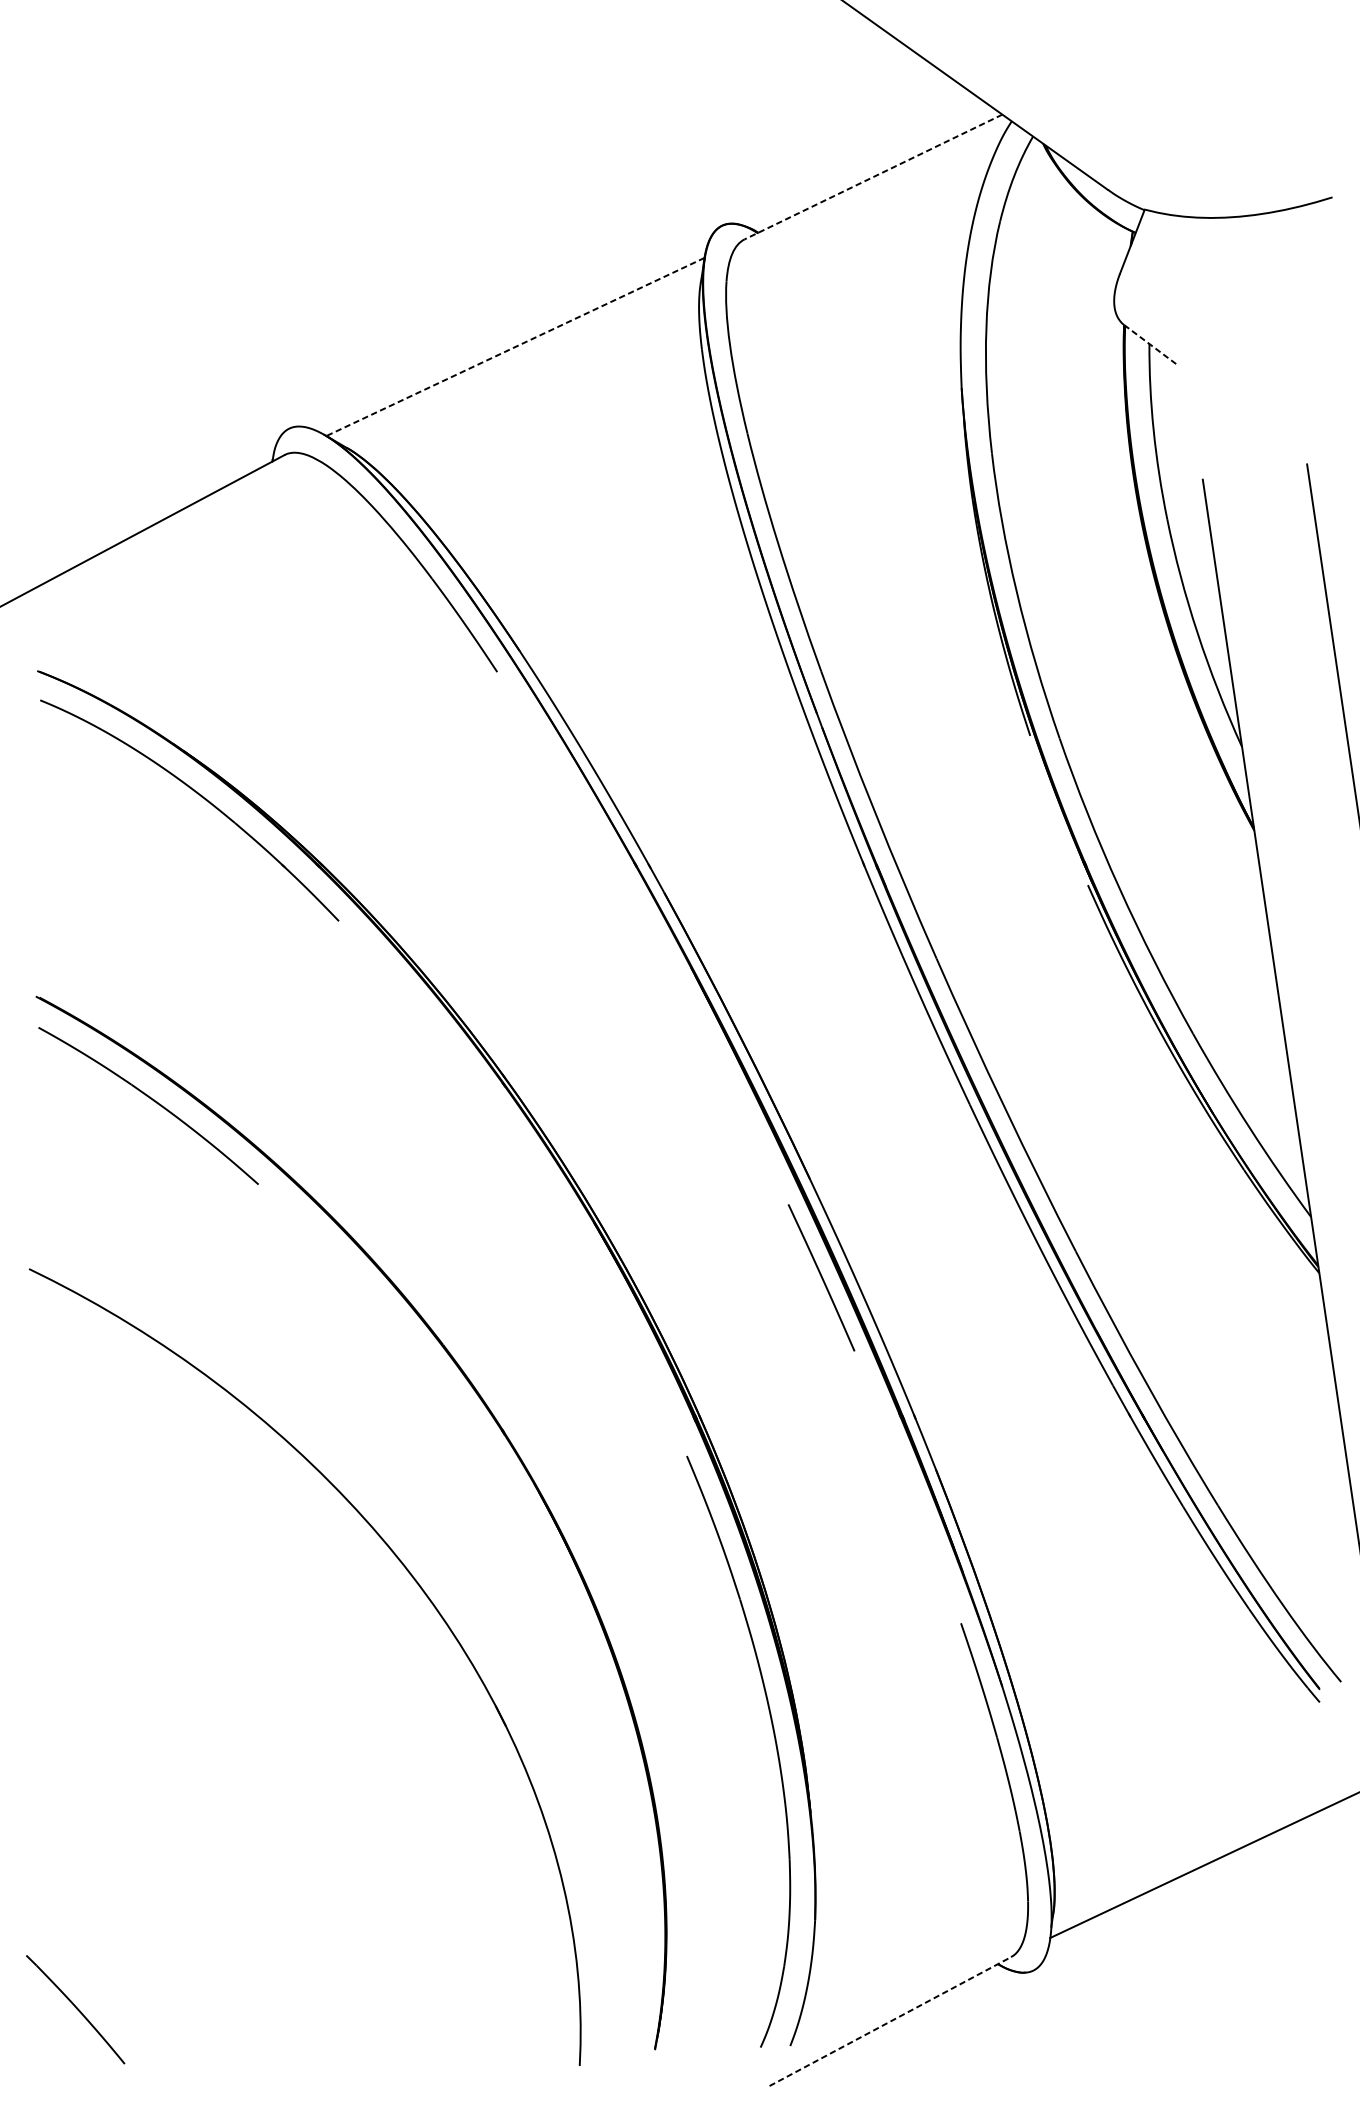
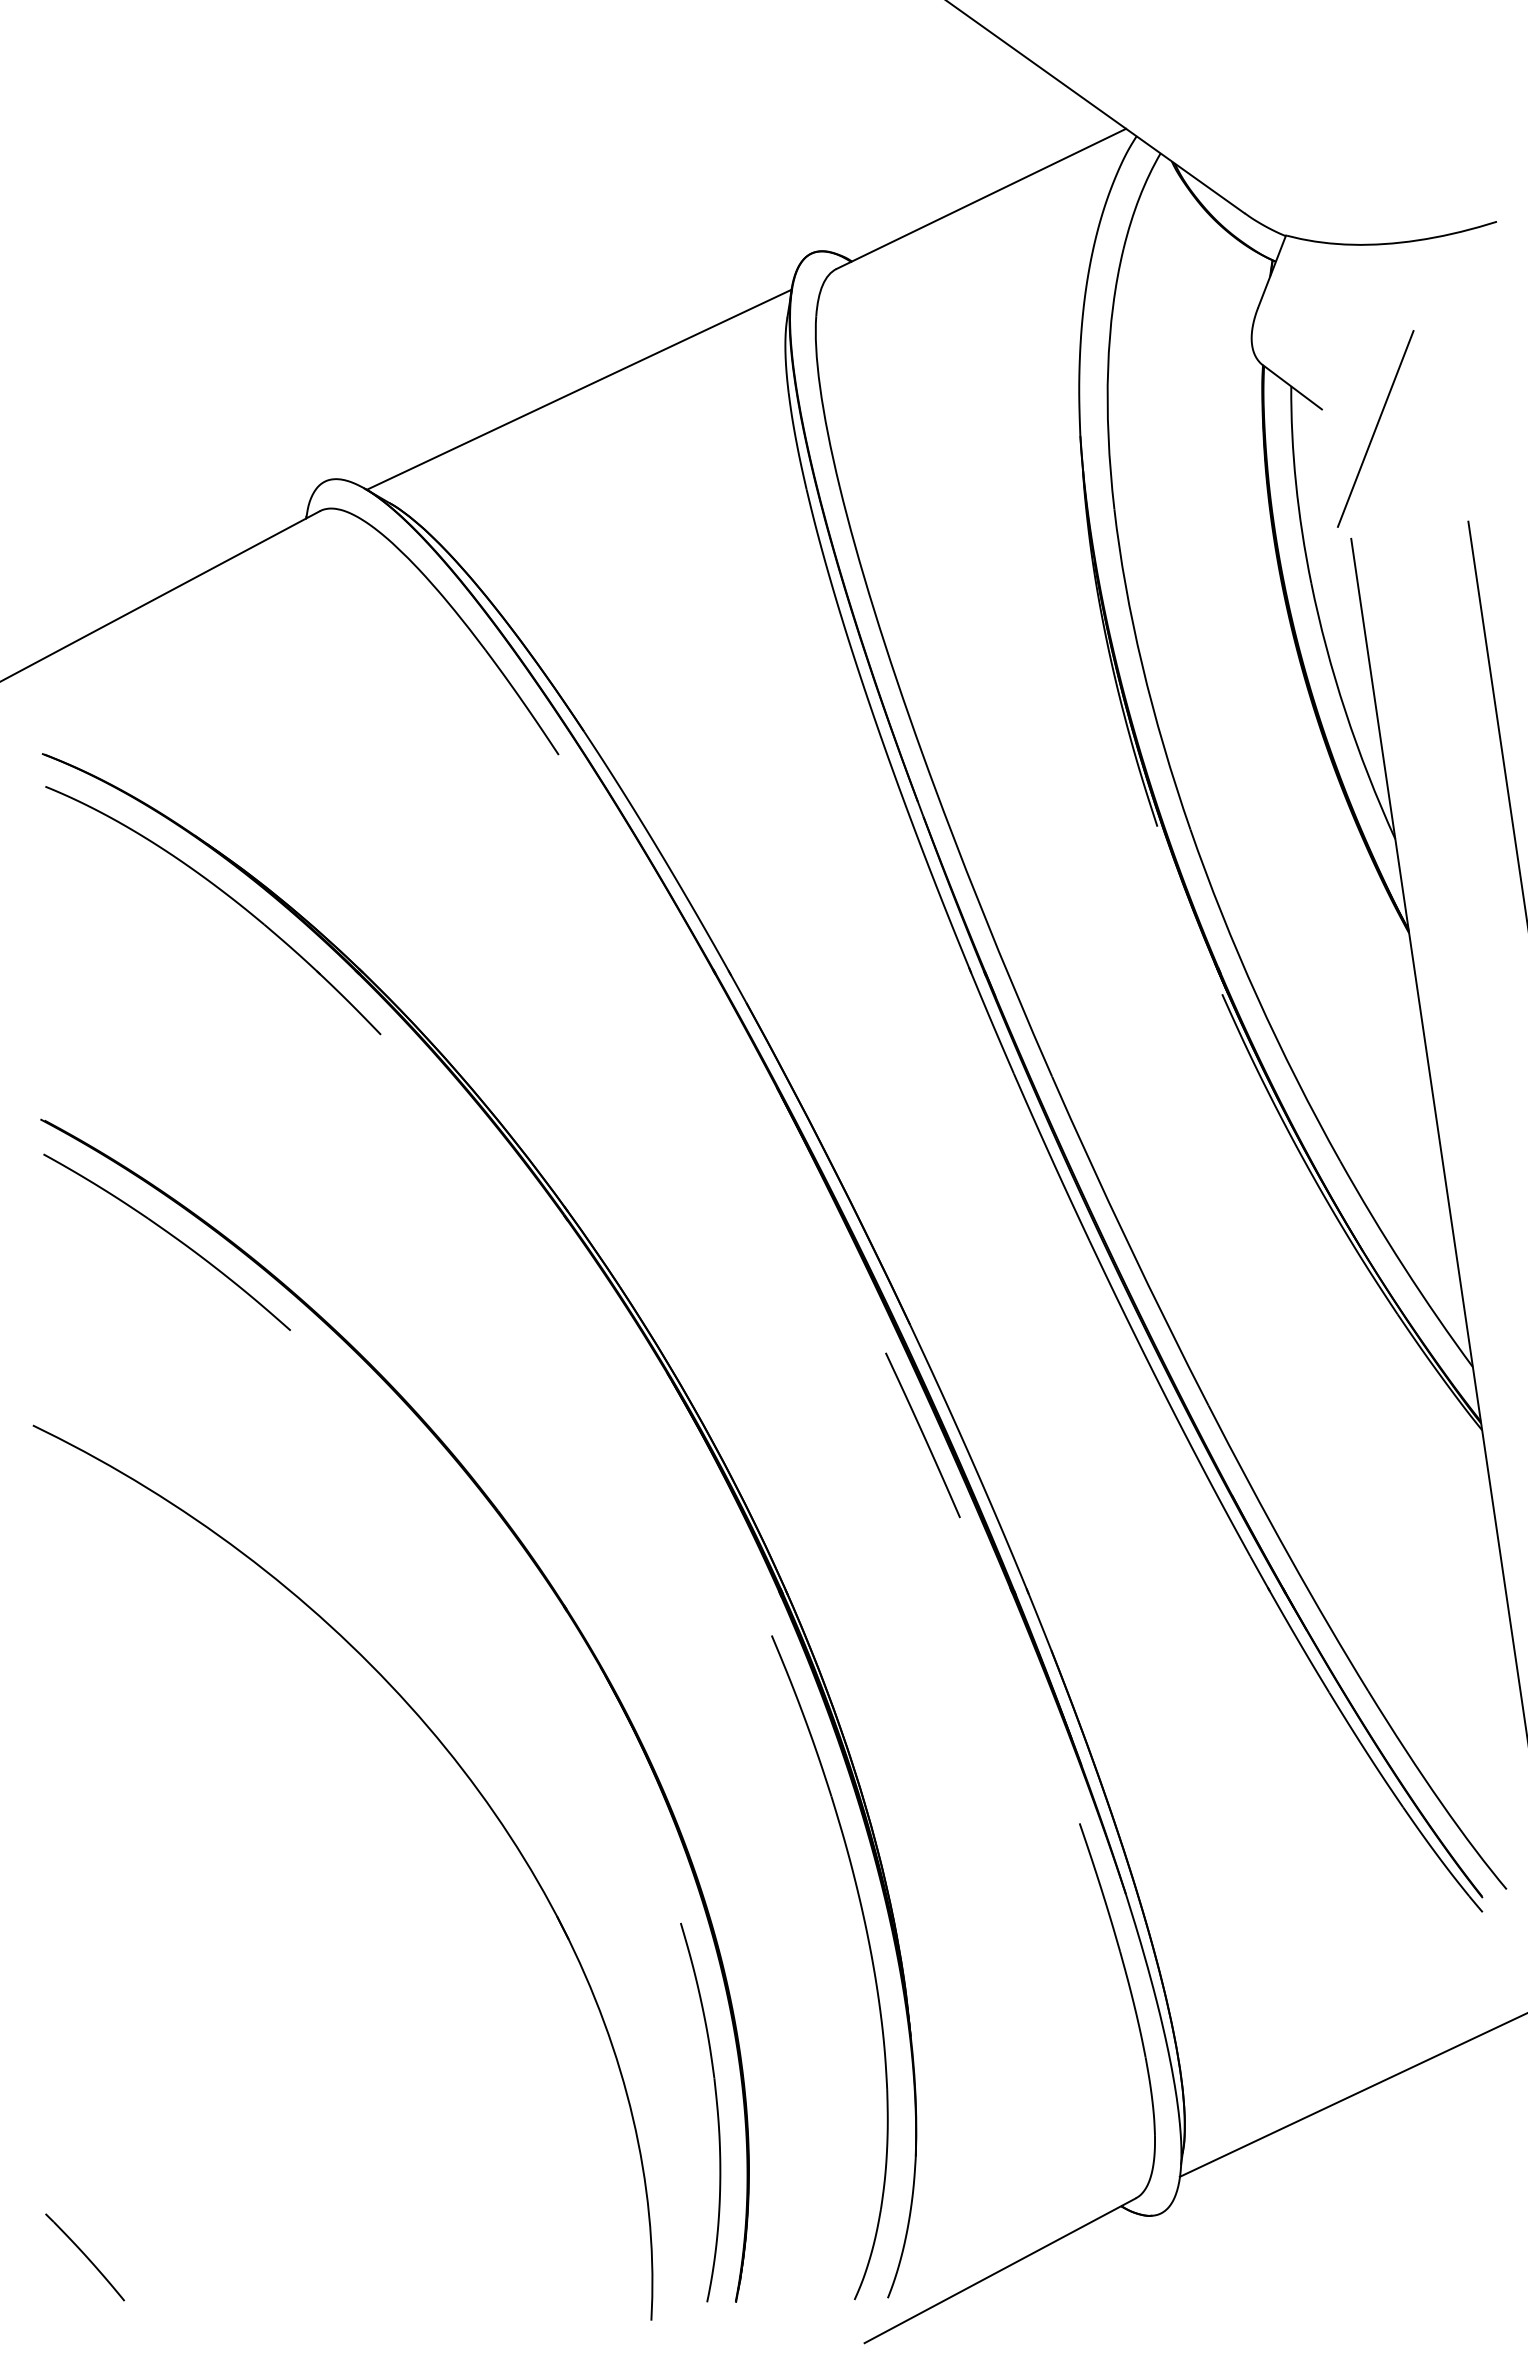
line: (873, 176) -> (981, 198), dashed -> solid
line: (1150, 344) -> (1292, 387), dashed -> solid
line: (515, 346) -> (579, 389), dashed -> solid
line: (1224, 381) -> (1375, 428), added
part: (637, 1879) -> (716, 2111), added
part: (75, 2009) -> (84, 2257), size x0.71
line: (890, 2021) -> (1000, 2270), dashed -> solid

